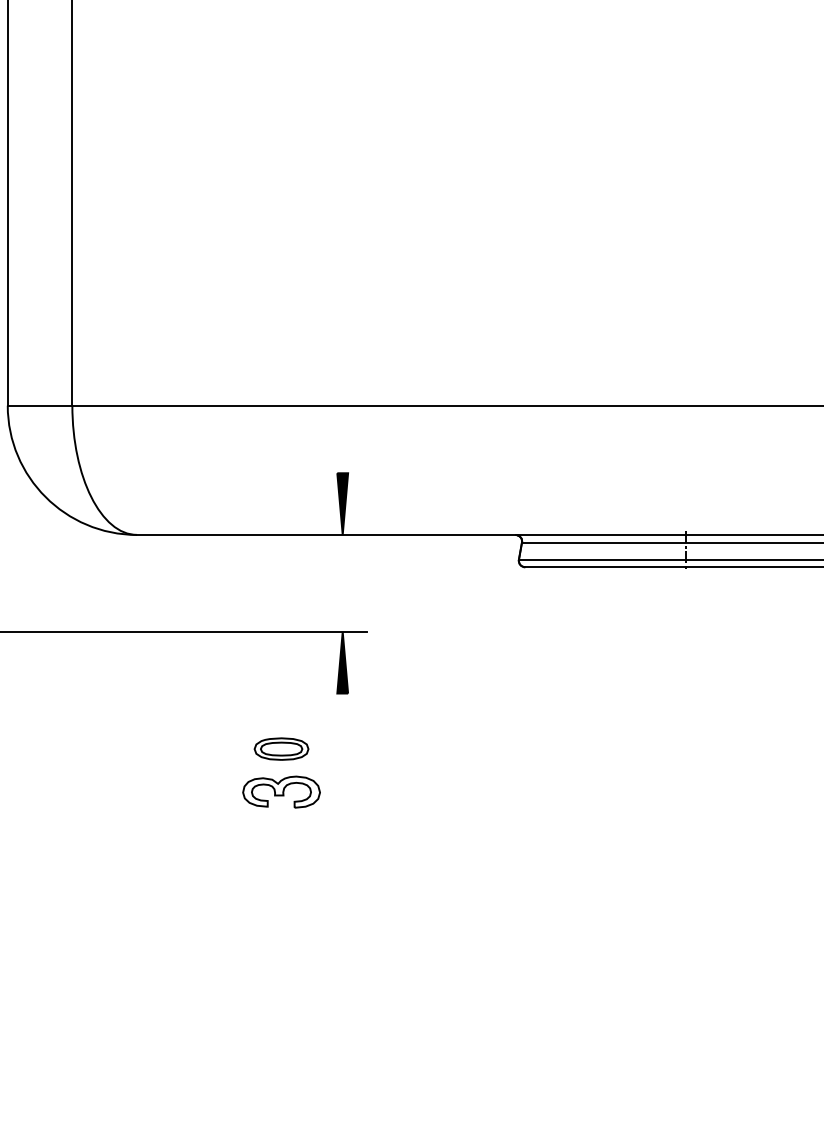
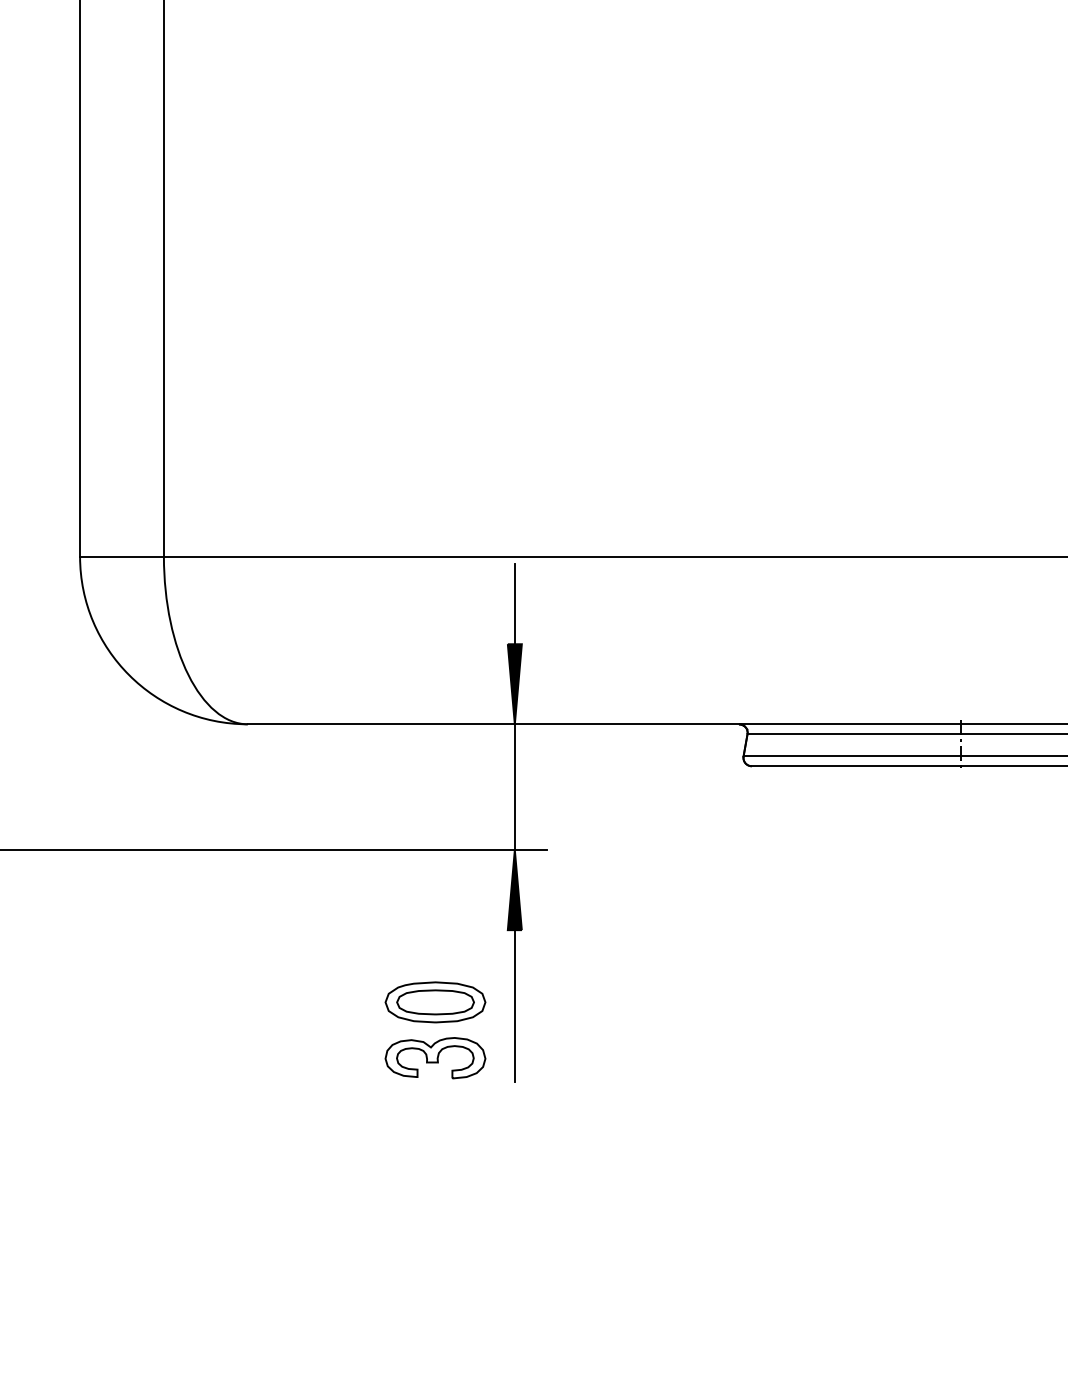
line: (342, 442) -> (514, 604), added
line: (342, 582) -> (514, 786), added
part: (281, 748) -> (435, 1001), size x1.43
line: (342, 751) -> (514, 1005), added

